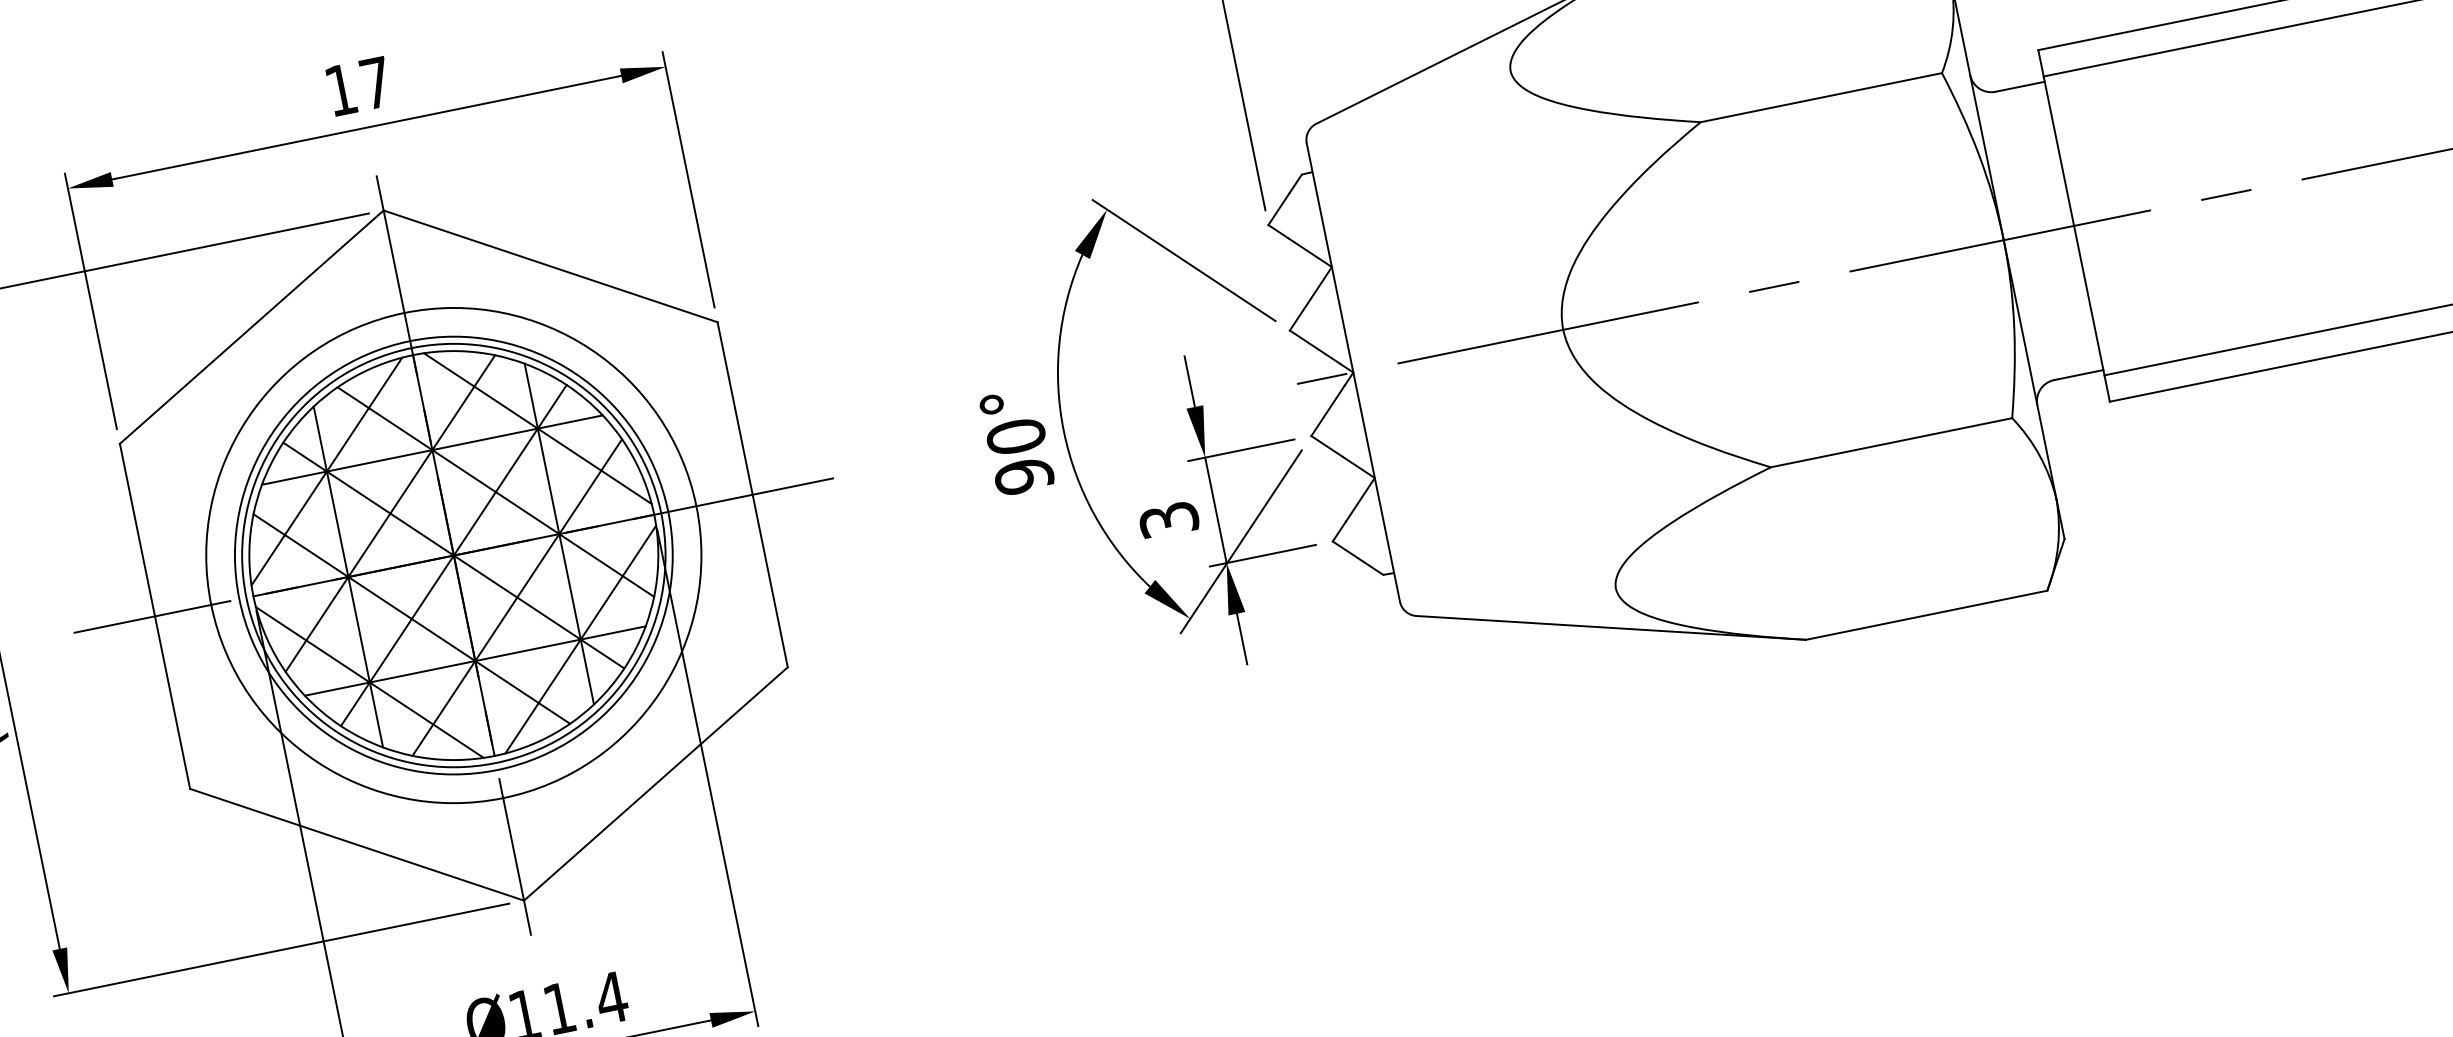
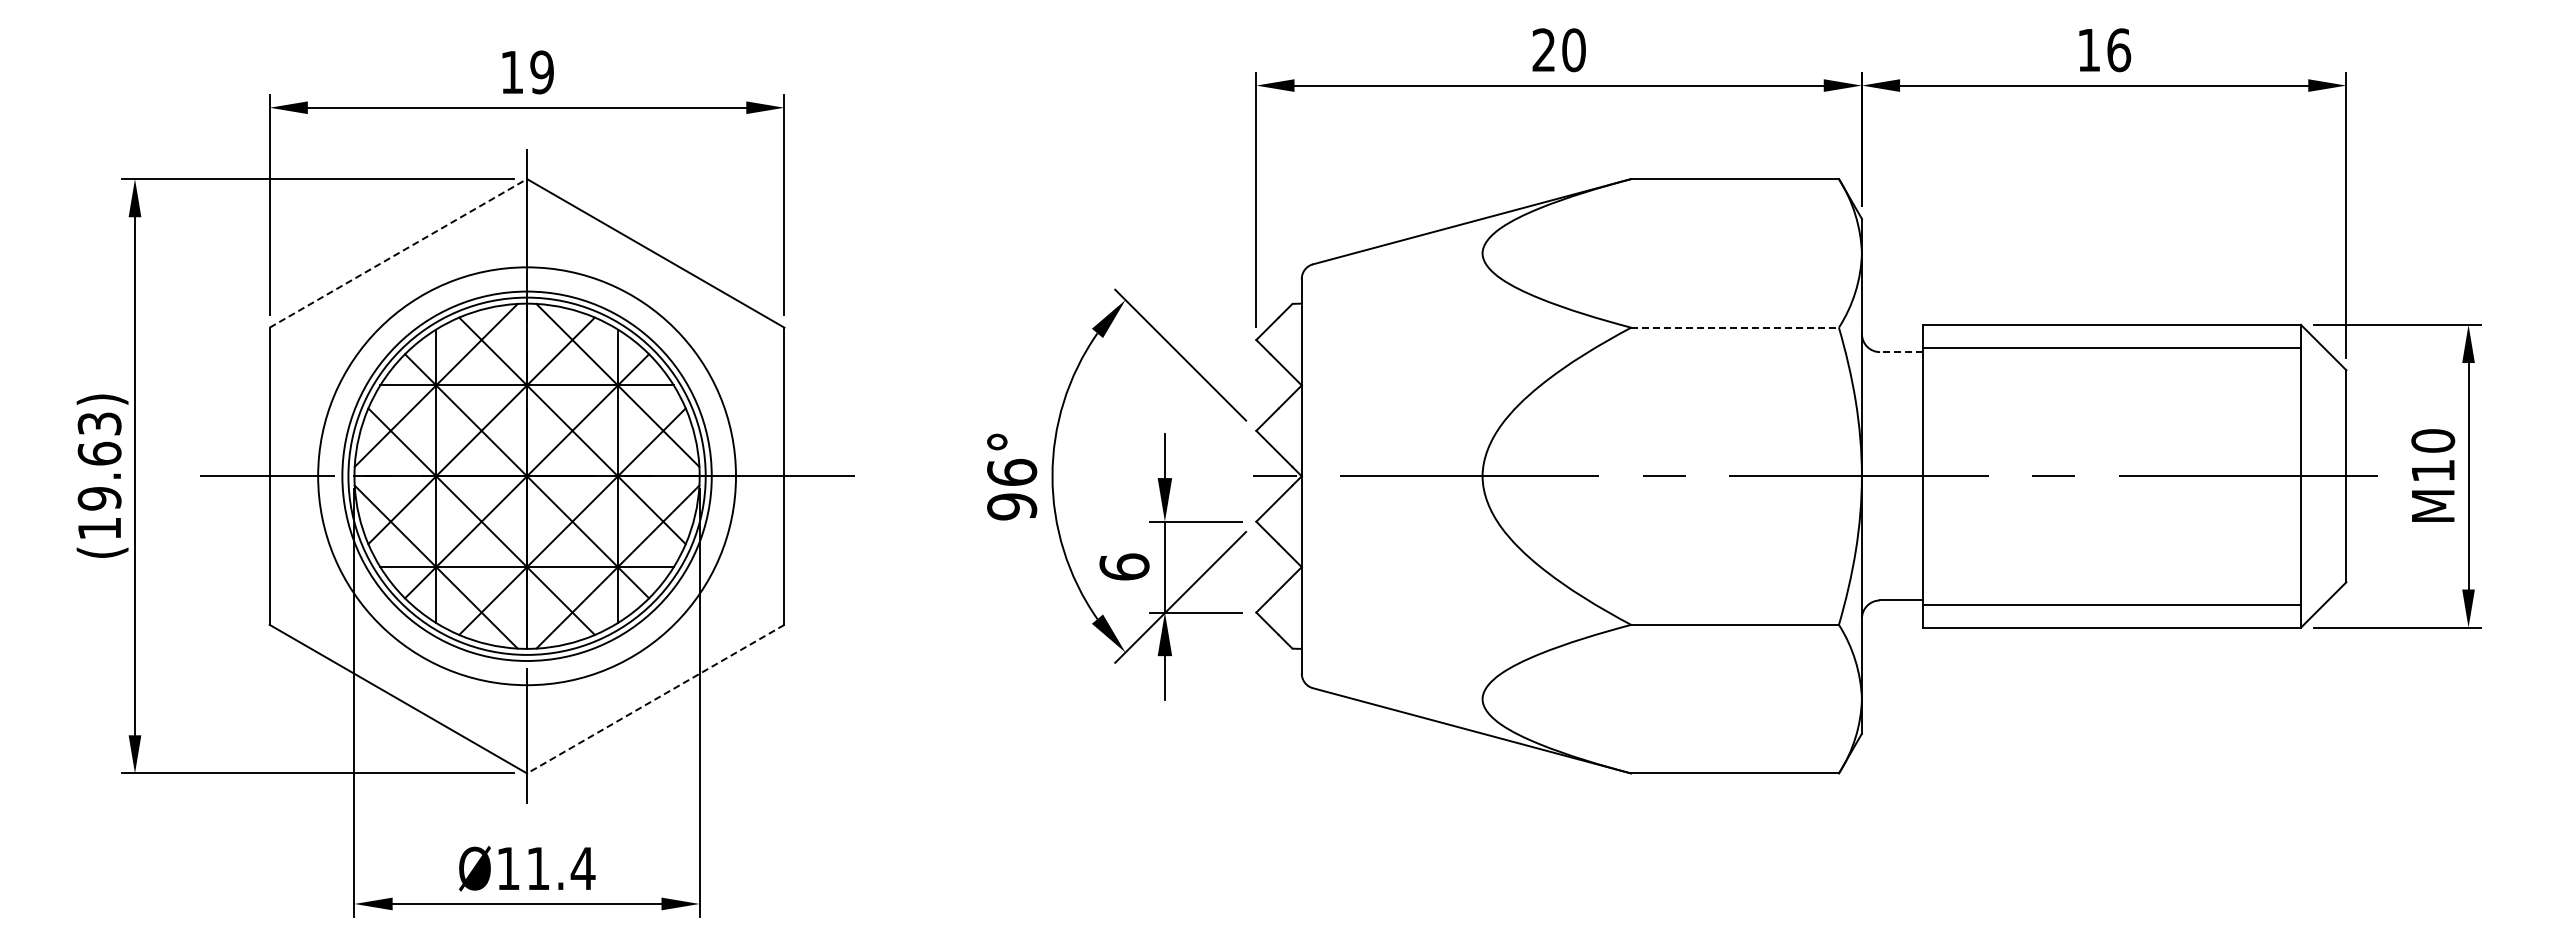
text: (375, 83) -> (541, 72), 17 -> 19
line: (2019, 87) -> (1900, 352), solid -> dashed
line: (1821, 97) -> (1735, 327), solid -> dashed
line: (251, 327) -> (398, 253), solid -> dashed
text: (1016, 436) -> (1012, 472), 90° -> 96°
text: (1168, 519) -> (1124, 566), 3 -> 6
line: (655, 784) -> (655, 699), solid -> dashed

